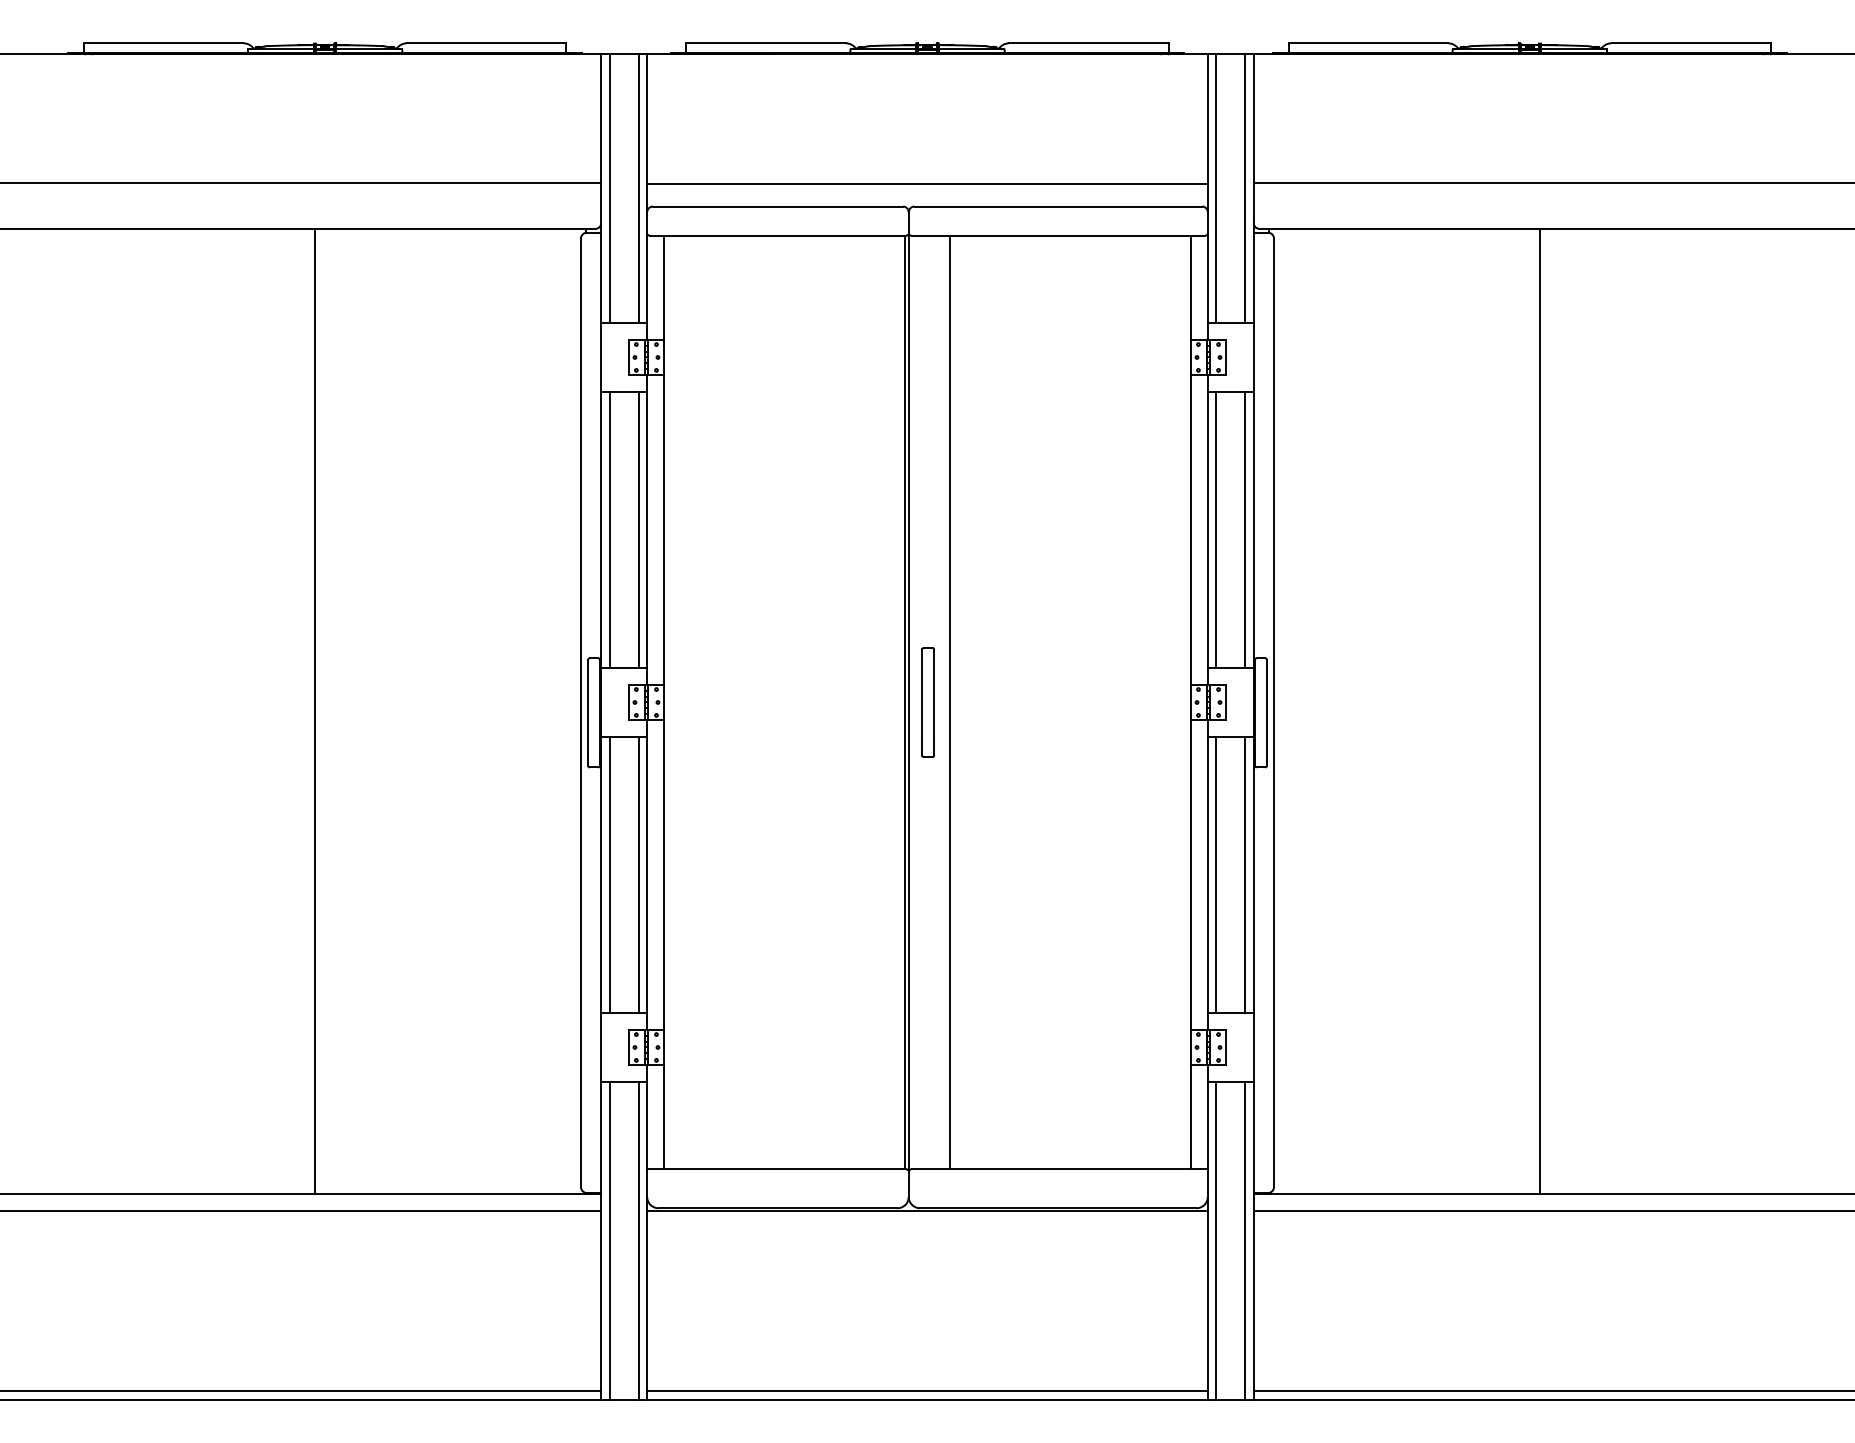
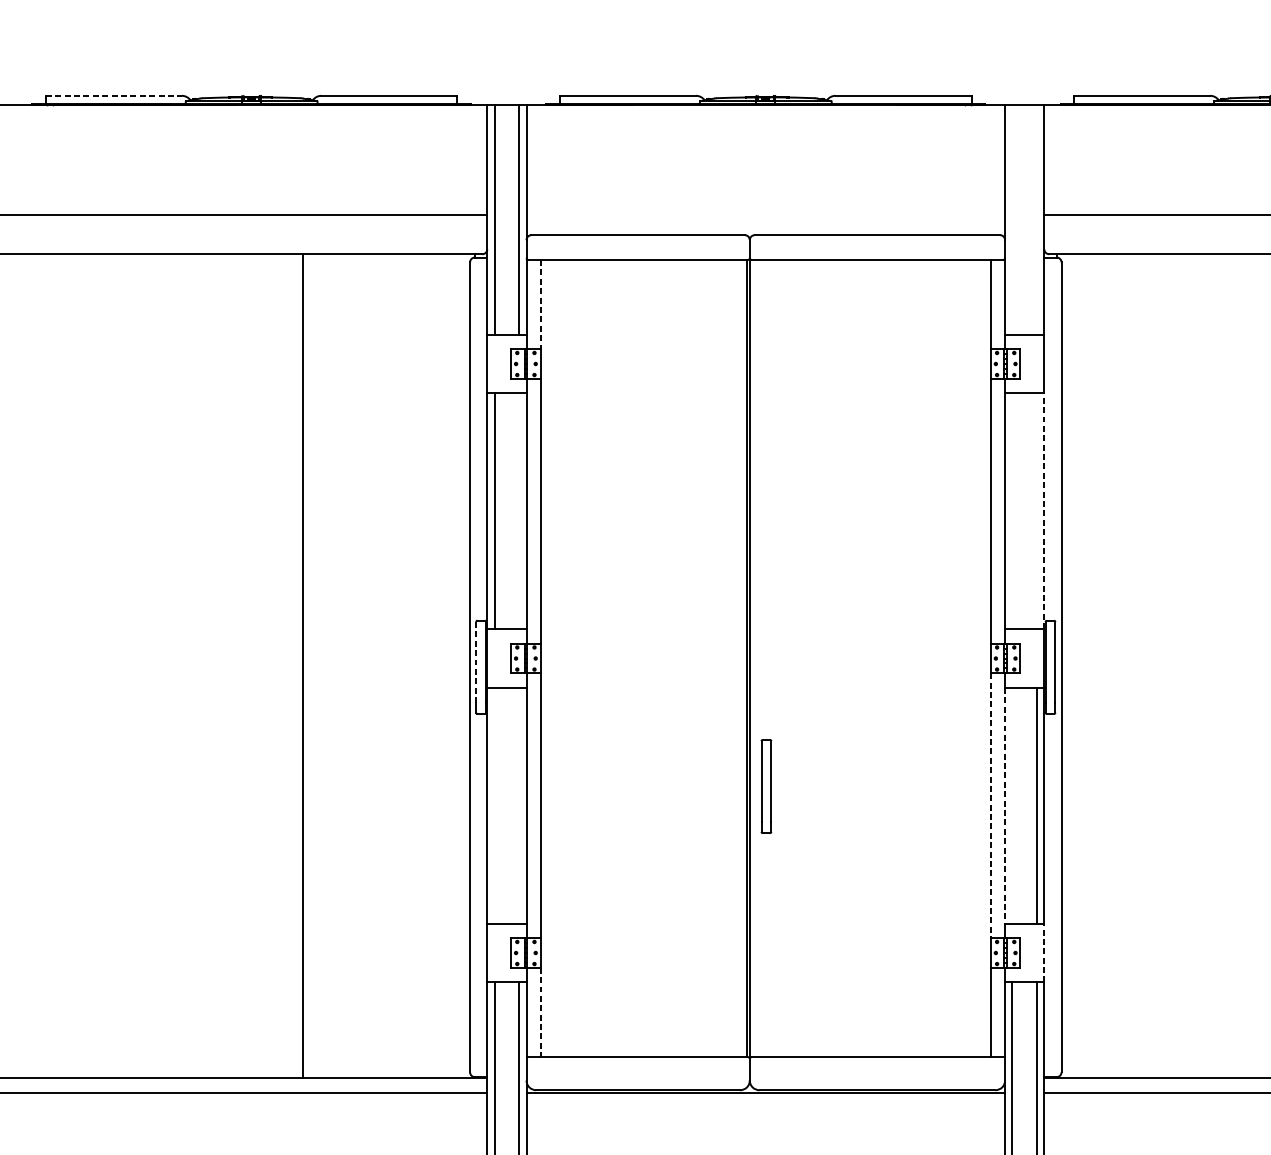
line: (163, 43) -> (113, 96), solid -> dashed
line: (927, 183) -> (765, 215), removed
line: (1216, 188) -> (1012, 219), removed
line: (1245, 188) -> (1037, 219), removed
line: (663, 288) -> (540, 305), solid -> dashed
line: (638, 529) -> (519, 510), removed
line: (1216, 529) -> (1012, 510), removed
line: (1245, 529) -> (1037, 510), removed
line: (1253, 529) -> (1044, 510), solid -> dashed
part: (927, 702) -> (765, 786), moved
line: (949, 702) -> (784, 658), removed
line: (588, 707) -> (476, 662), solid -> dashed
line: (314, 710) -> (303, 665), moved
line: (609, 874) -> (494, 805), removed
line: (638, 874) -> (519, 805), removed
line: (1216, 874) -> (1012, 805), removed
line: (1191, 875) -> (991, 806), solid -> dashed
line: (1207, 875) -> (1004, 806), solid -> dashed
line: (1253, 1047) -> (1044, 953), solid -> dashed
line: (663, 1117) -> (540, 1012), solid -> dashed

